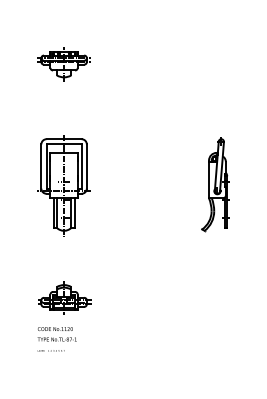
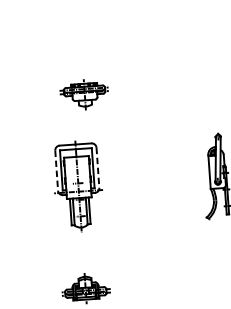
part: (63, 64) -> (84, 94), moved
line: (41, 166) -> (56, 170), solid -> dashed
line: (86, 166) -> (97, 167), solid -> dashed

